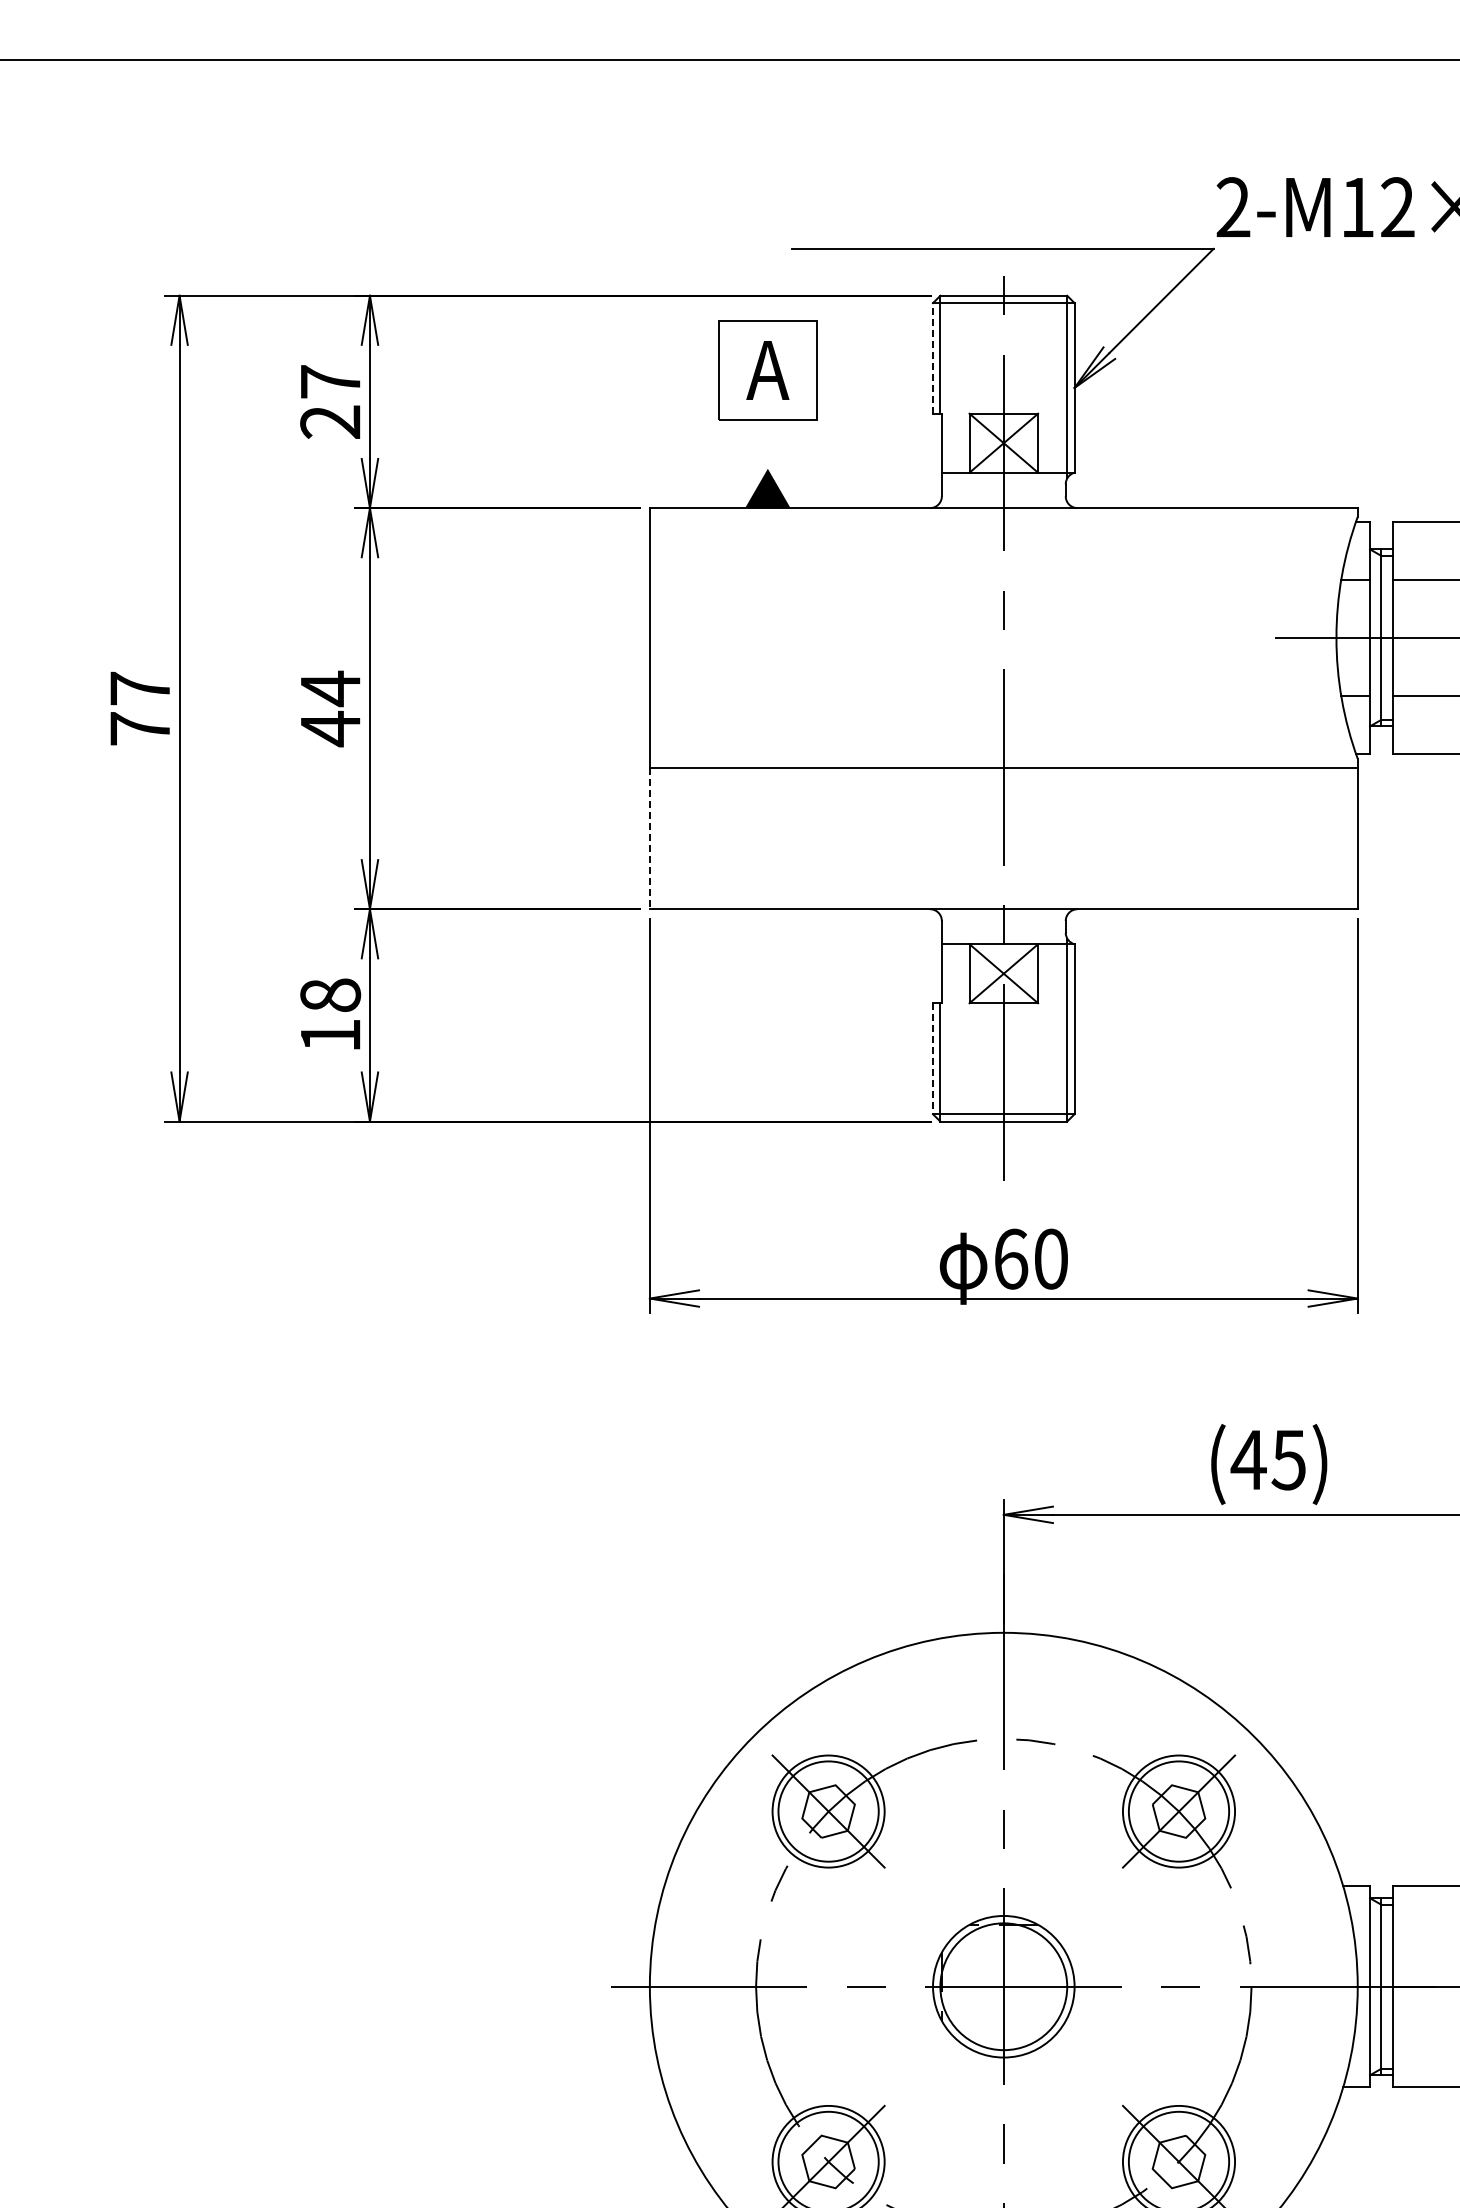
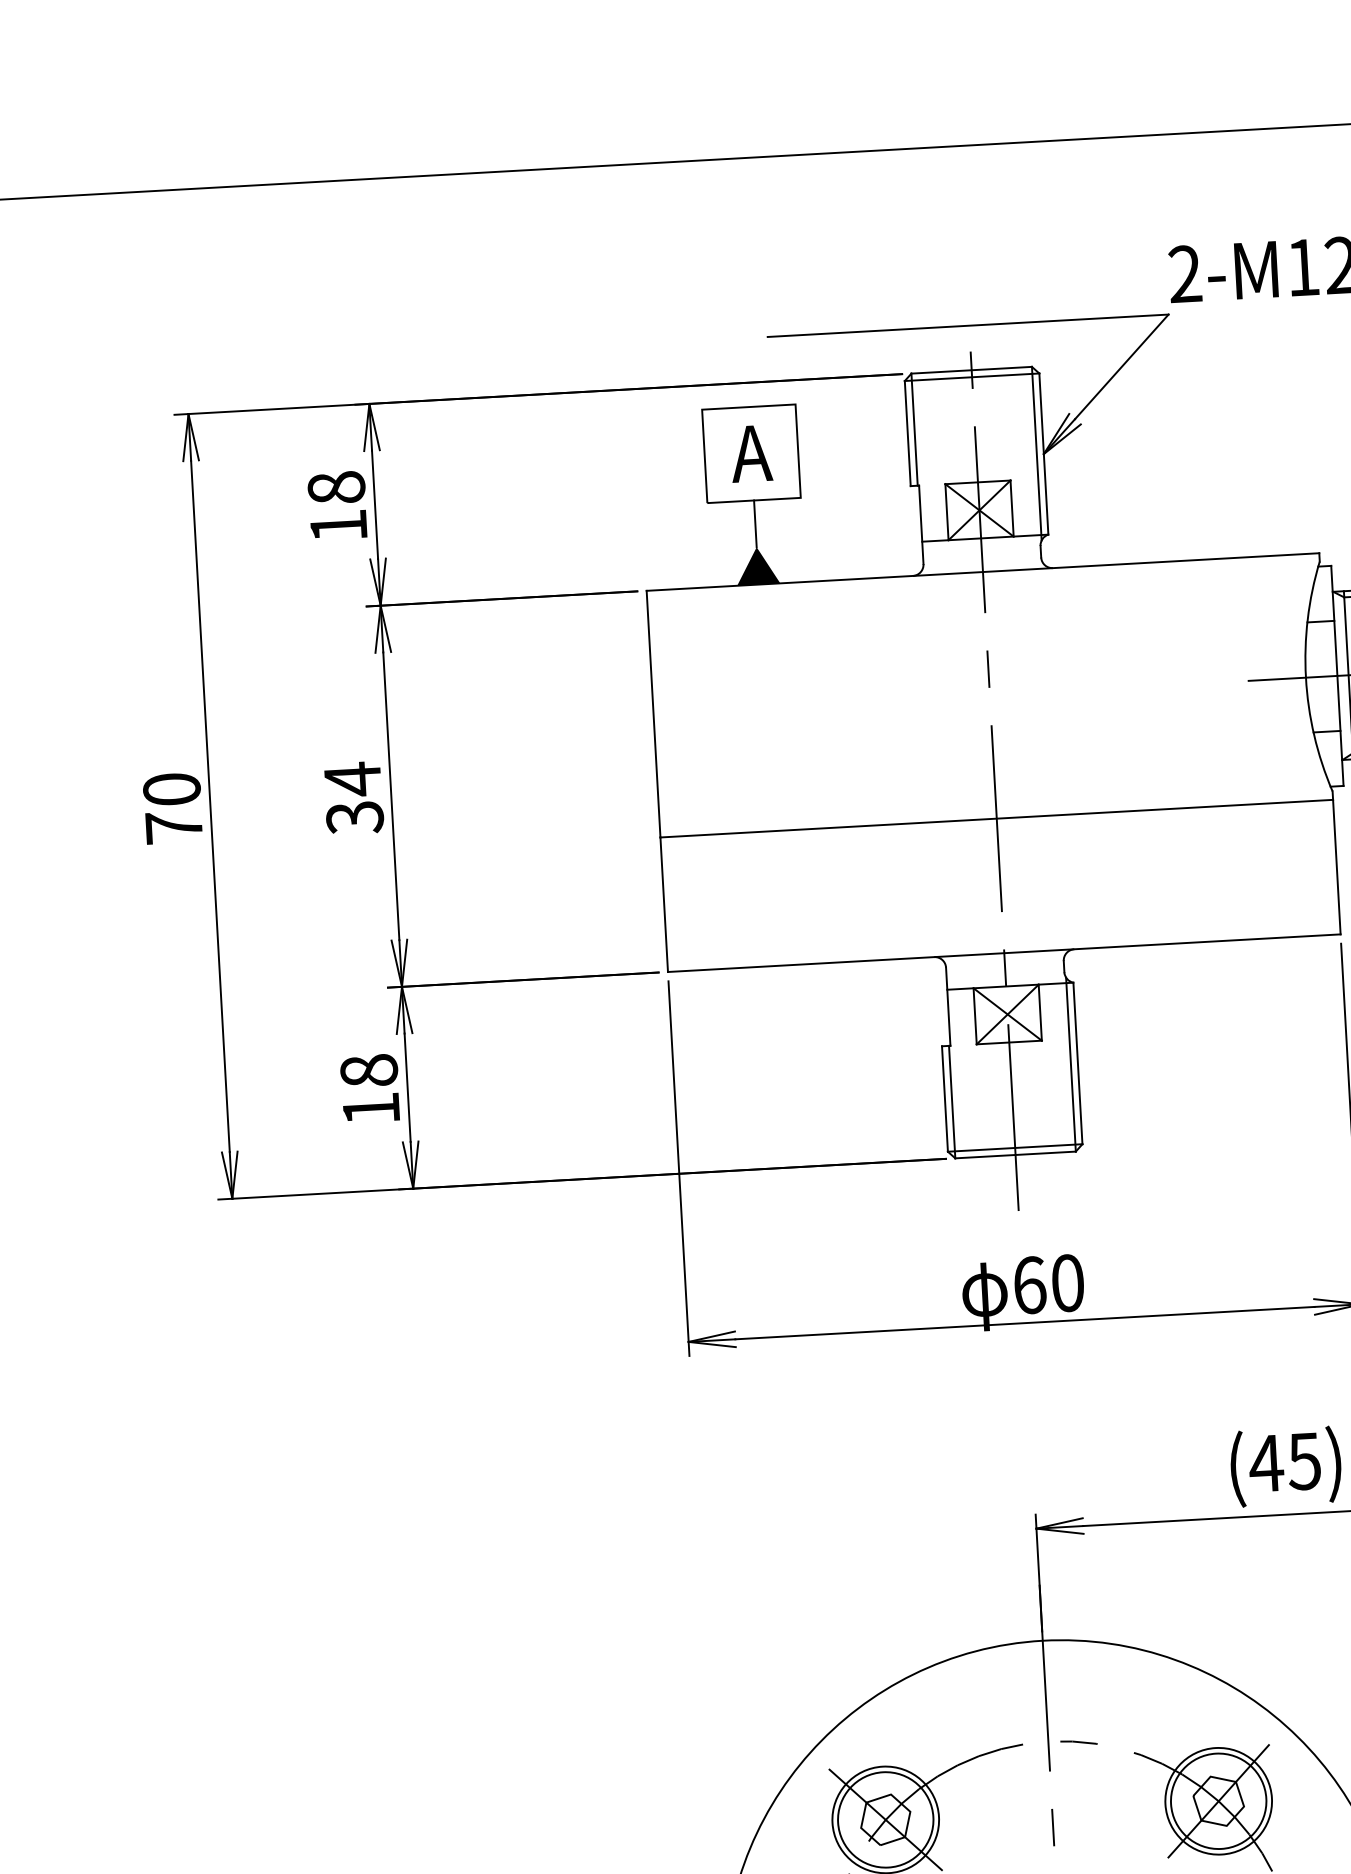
line: (933, 357) -> (908, 432), dashed -> solid
text: (330, 401) -> (337, 506), 27 -> 18
line: (767, 443) -> (755, 523), added
text: (139, 688) -> (171, 789), 77 -> 70
text: (330, 729) -> (354, 818), 44 -> 34
line: (649, 838) -> (663, 904), dashed -> solid
line: (933, 1059) -> (945, 1099), dashed -> solid

